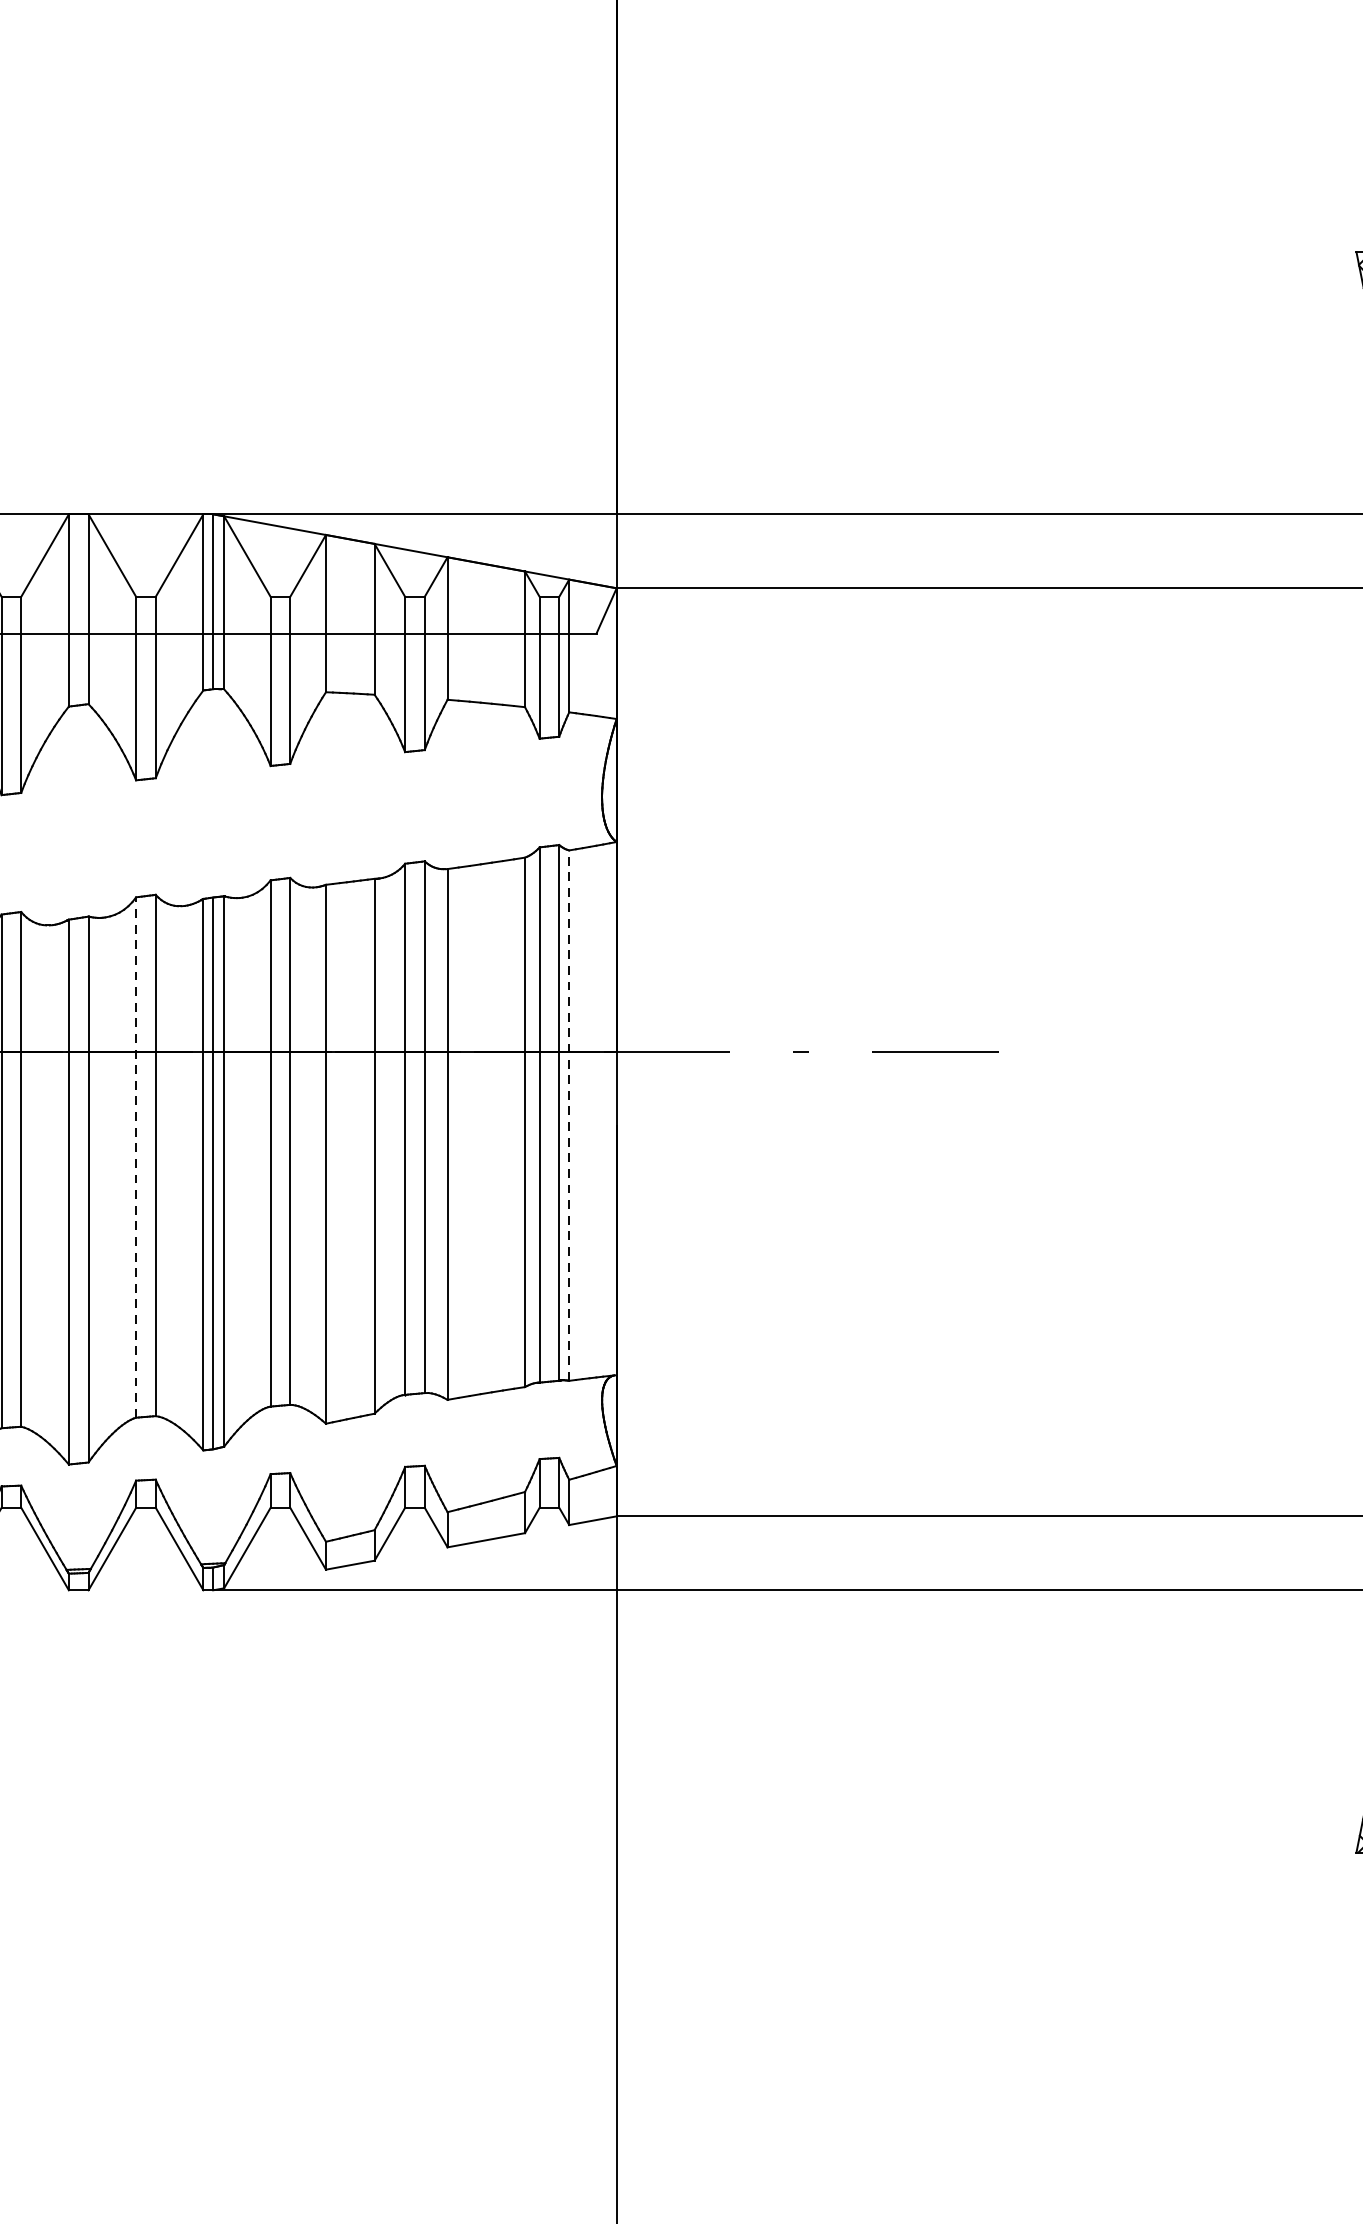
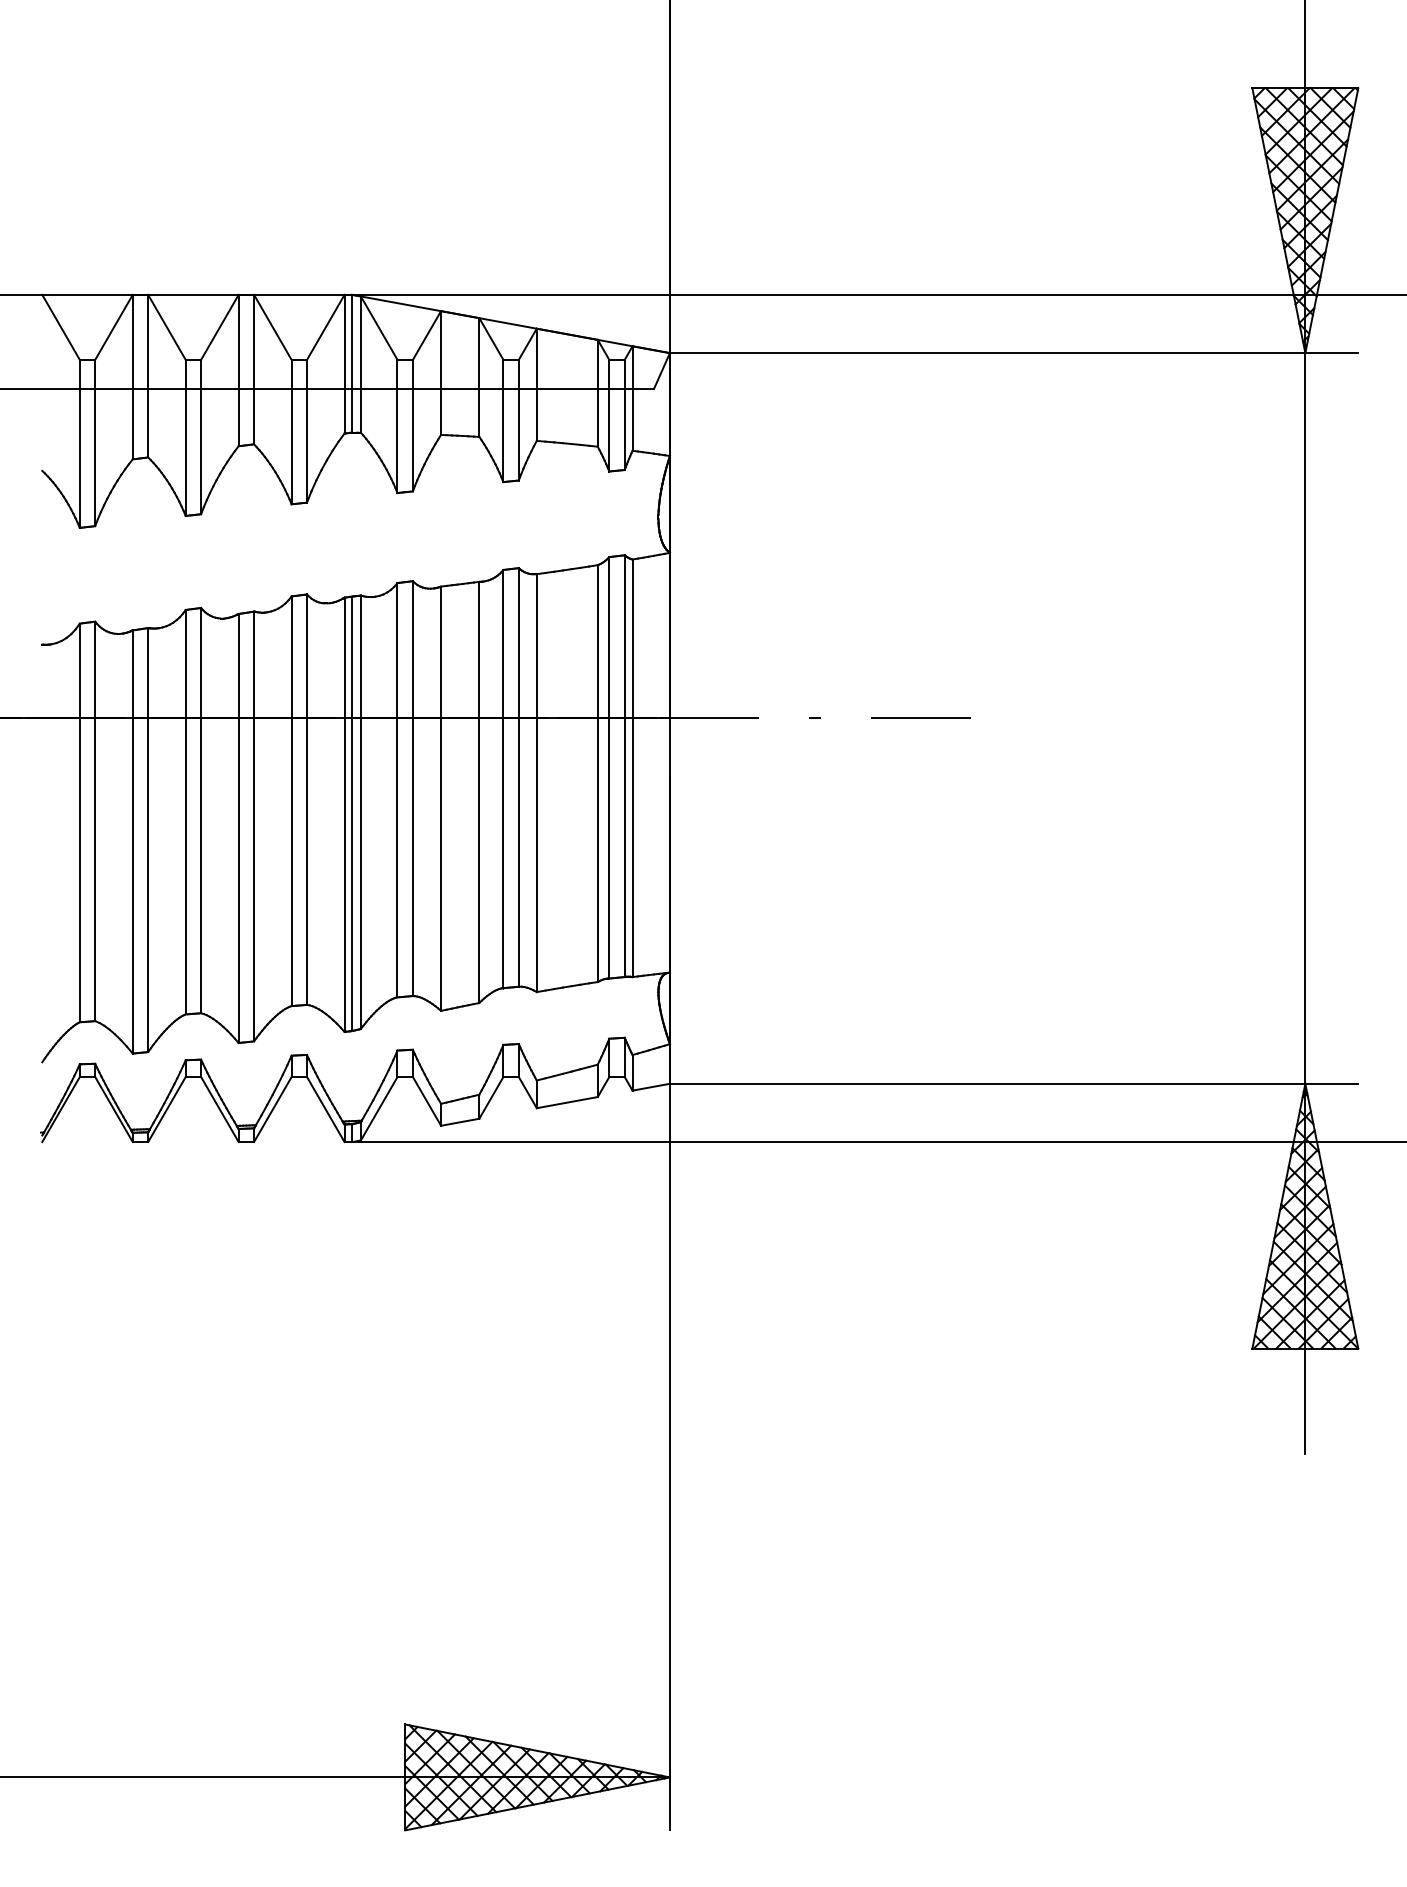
line: (569, 1115) -> (632, 768), dashed -> solid
line: (136, 1157) -> (291, 801), dashed -> solid

